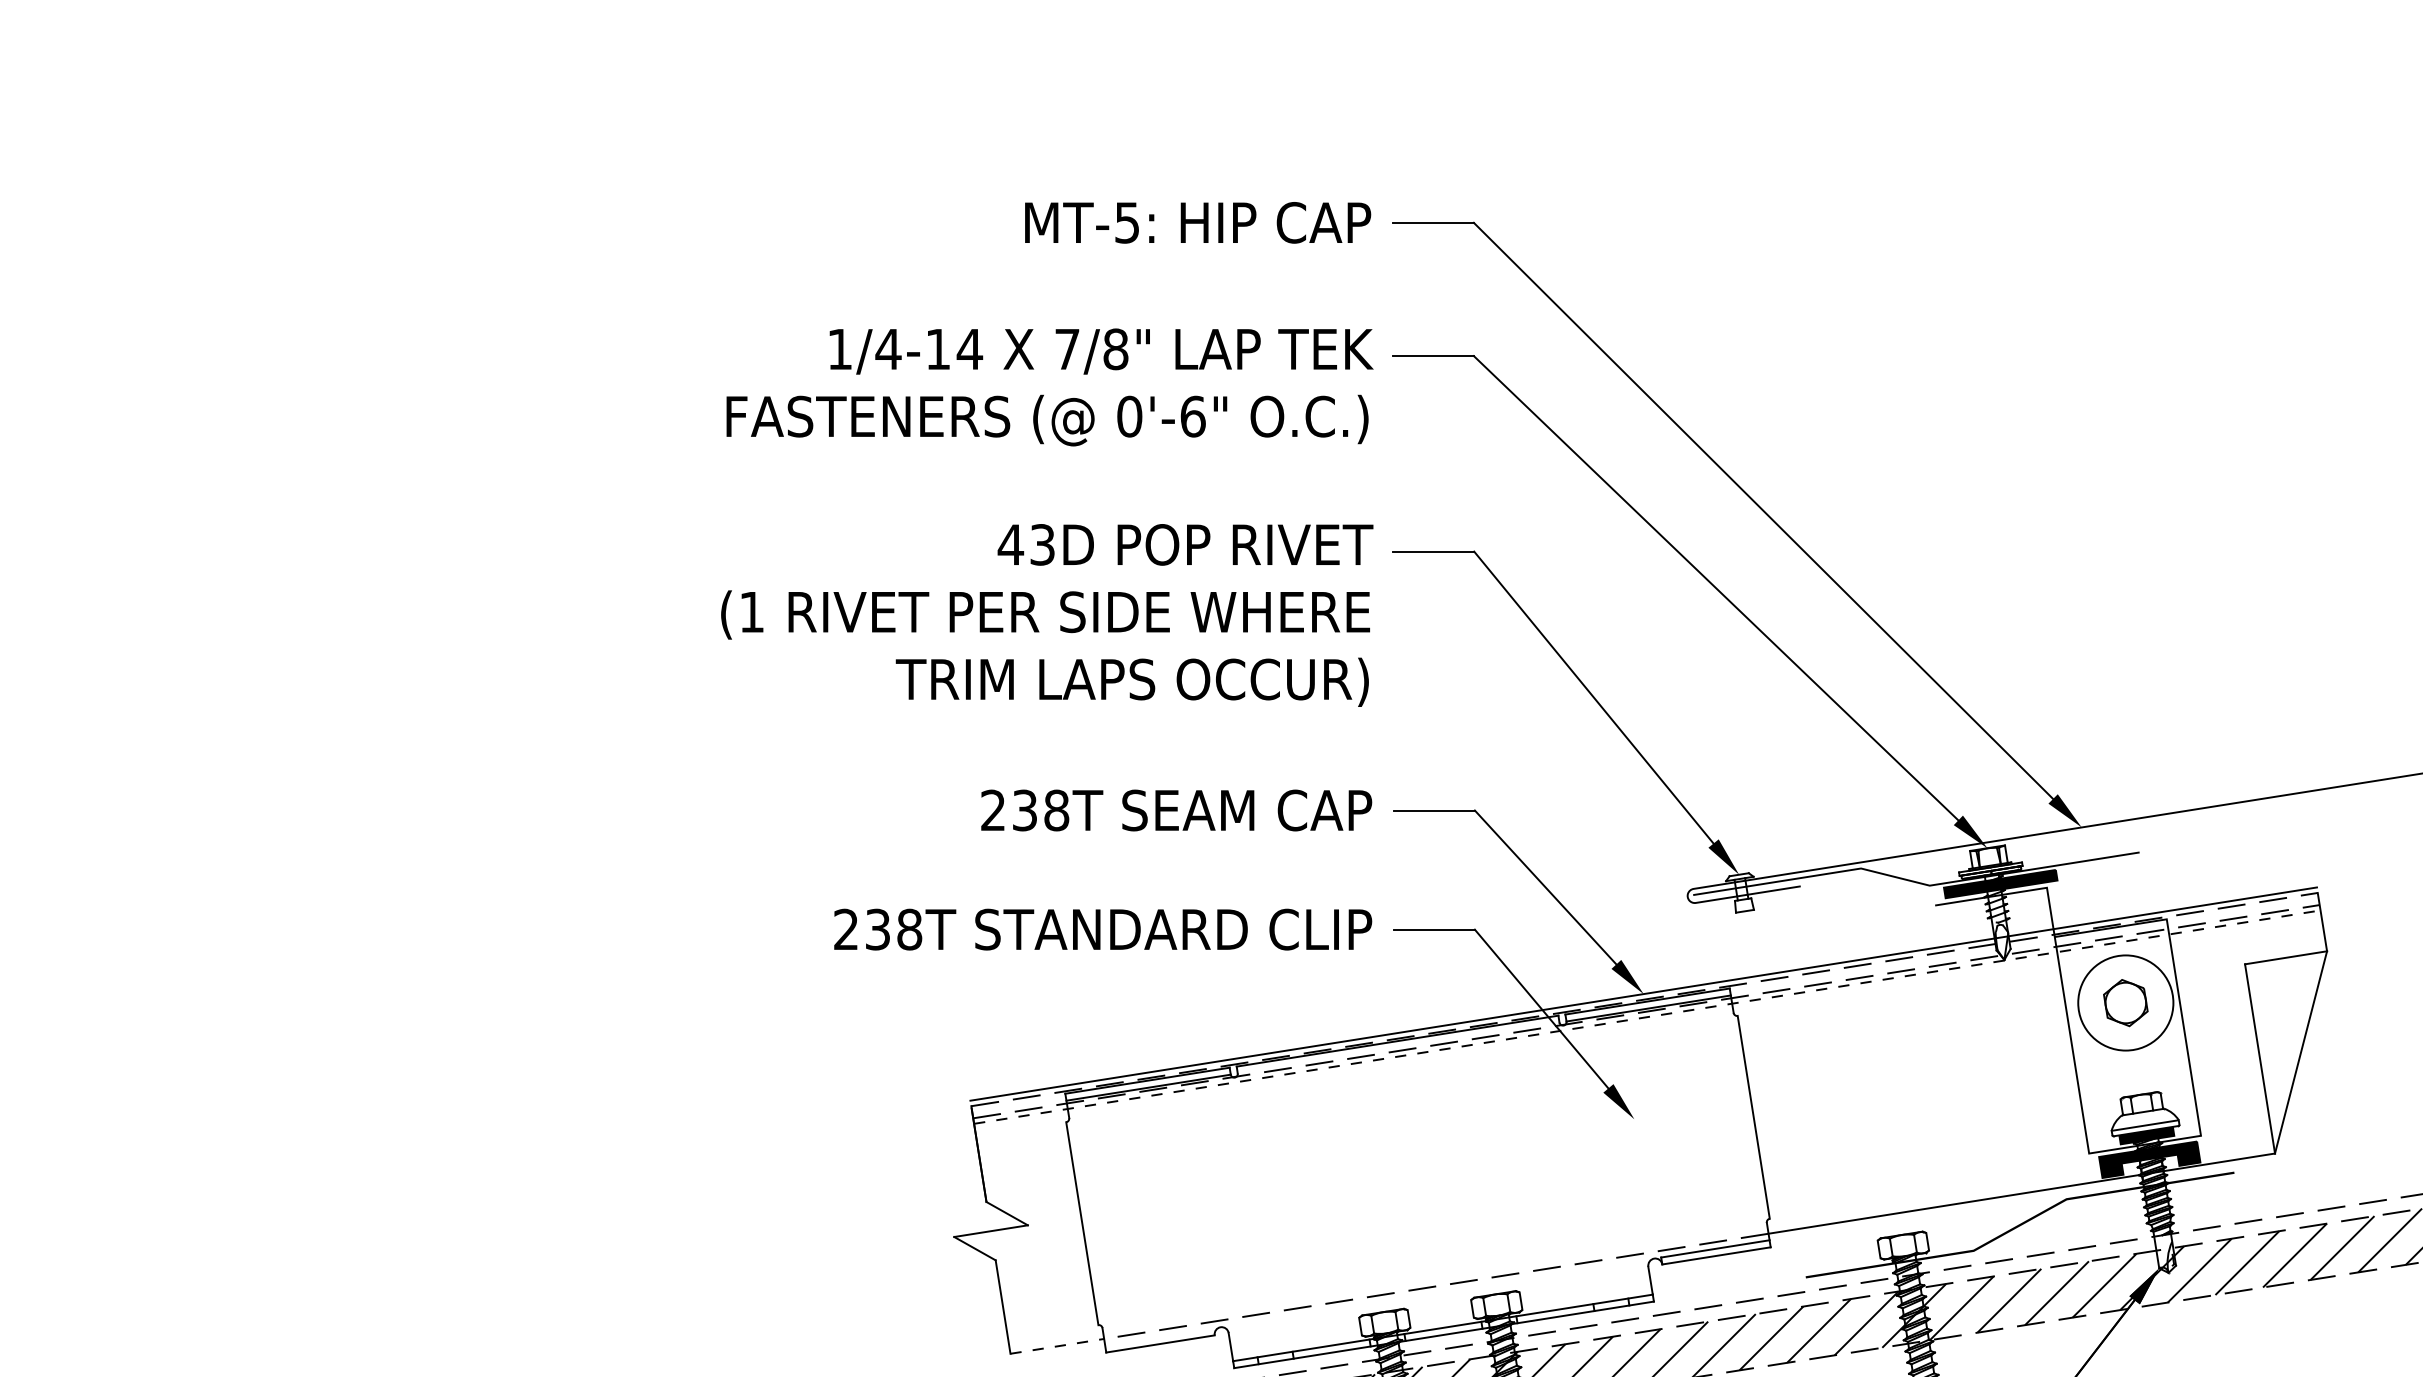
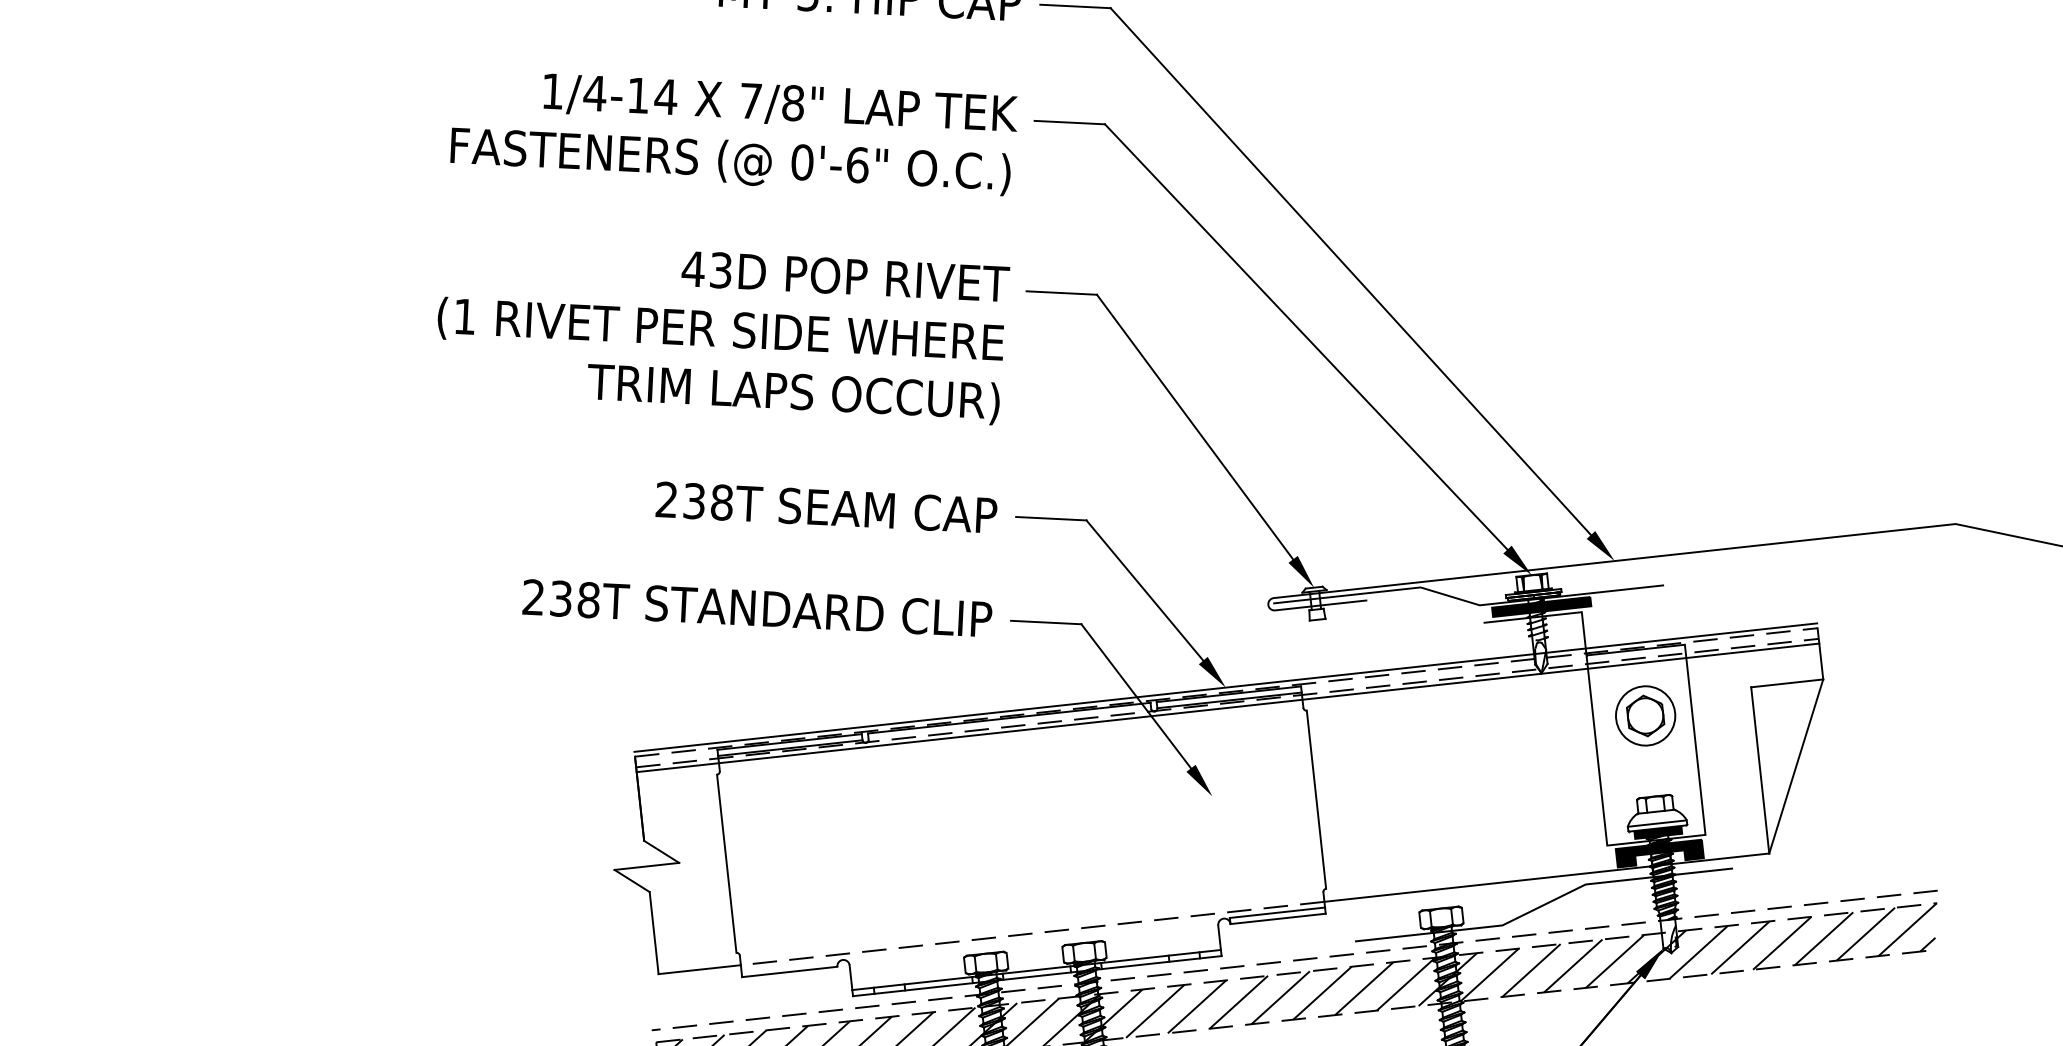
circle: (2125, 1002) -> (1645, 715), size x0.71
line: (1647, 1017) -> (1228, 708), dashed -> solid
line: (1057, 1346) -> (699, 969), dashed -> solid

